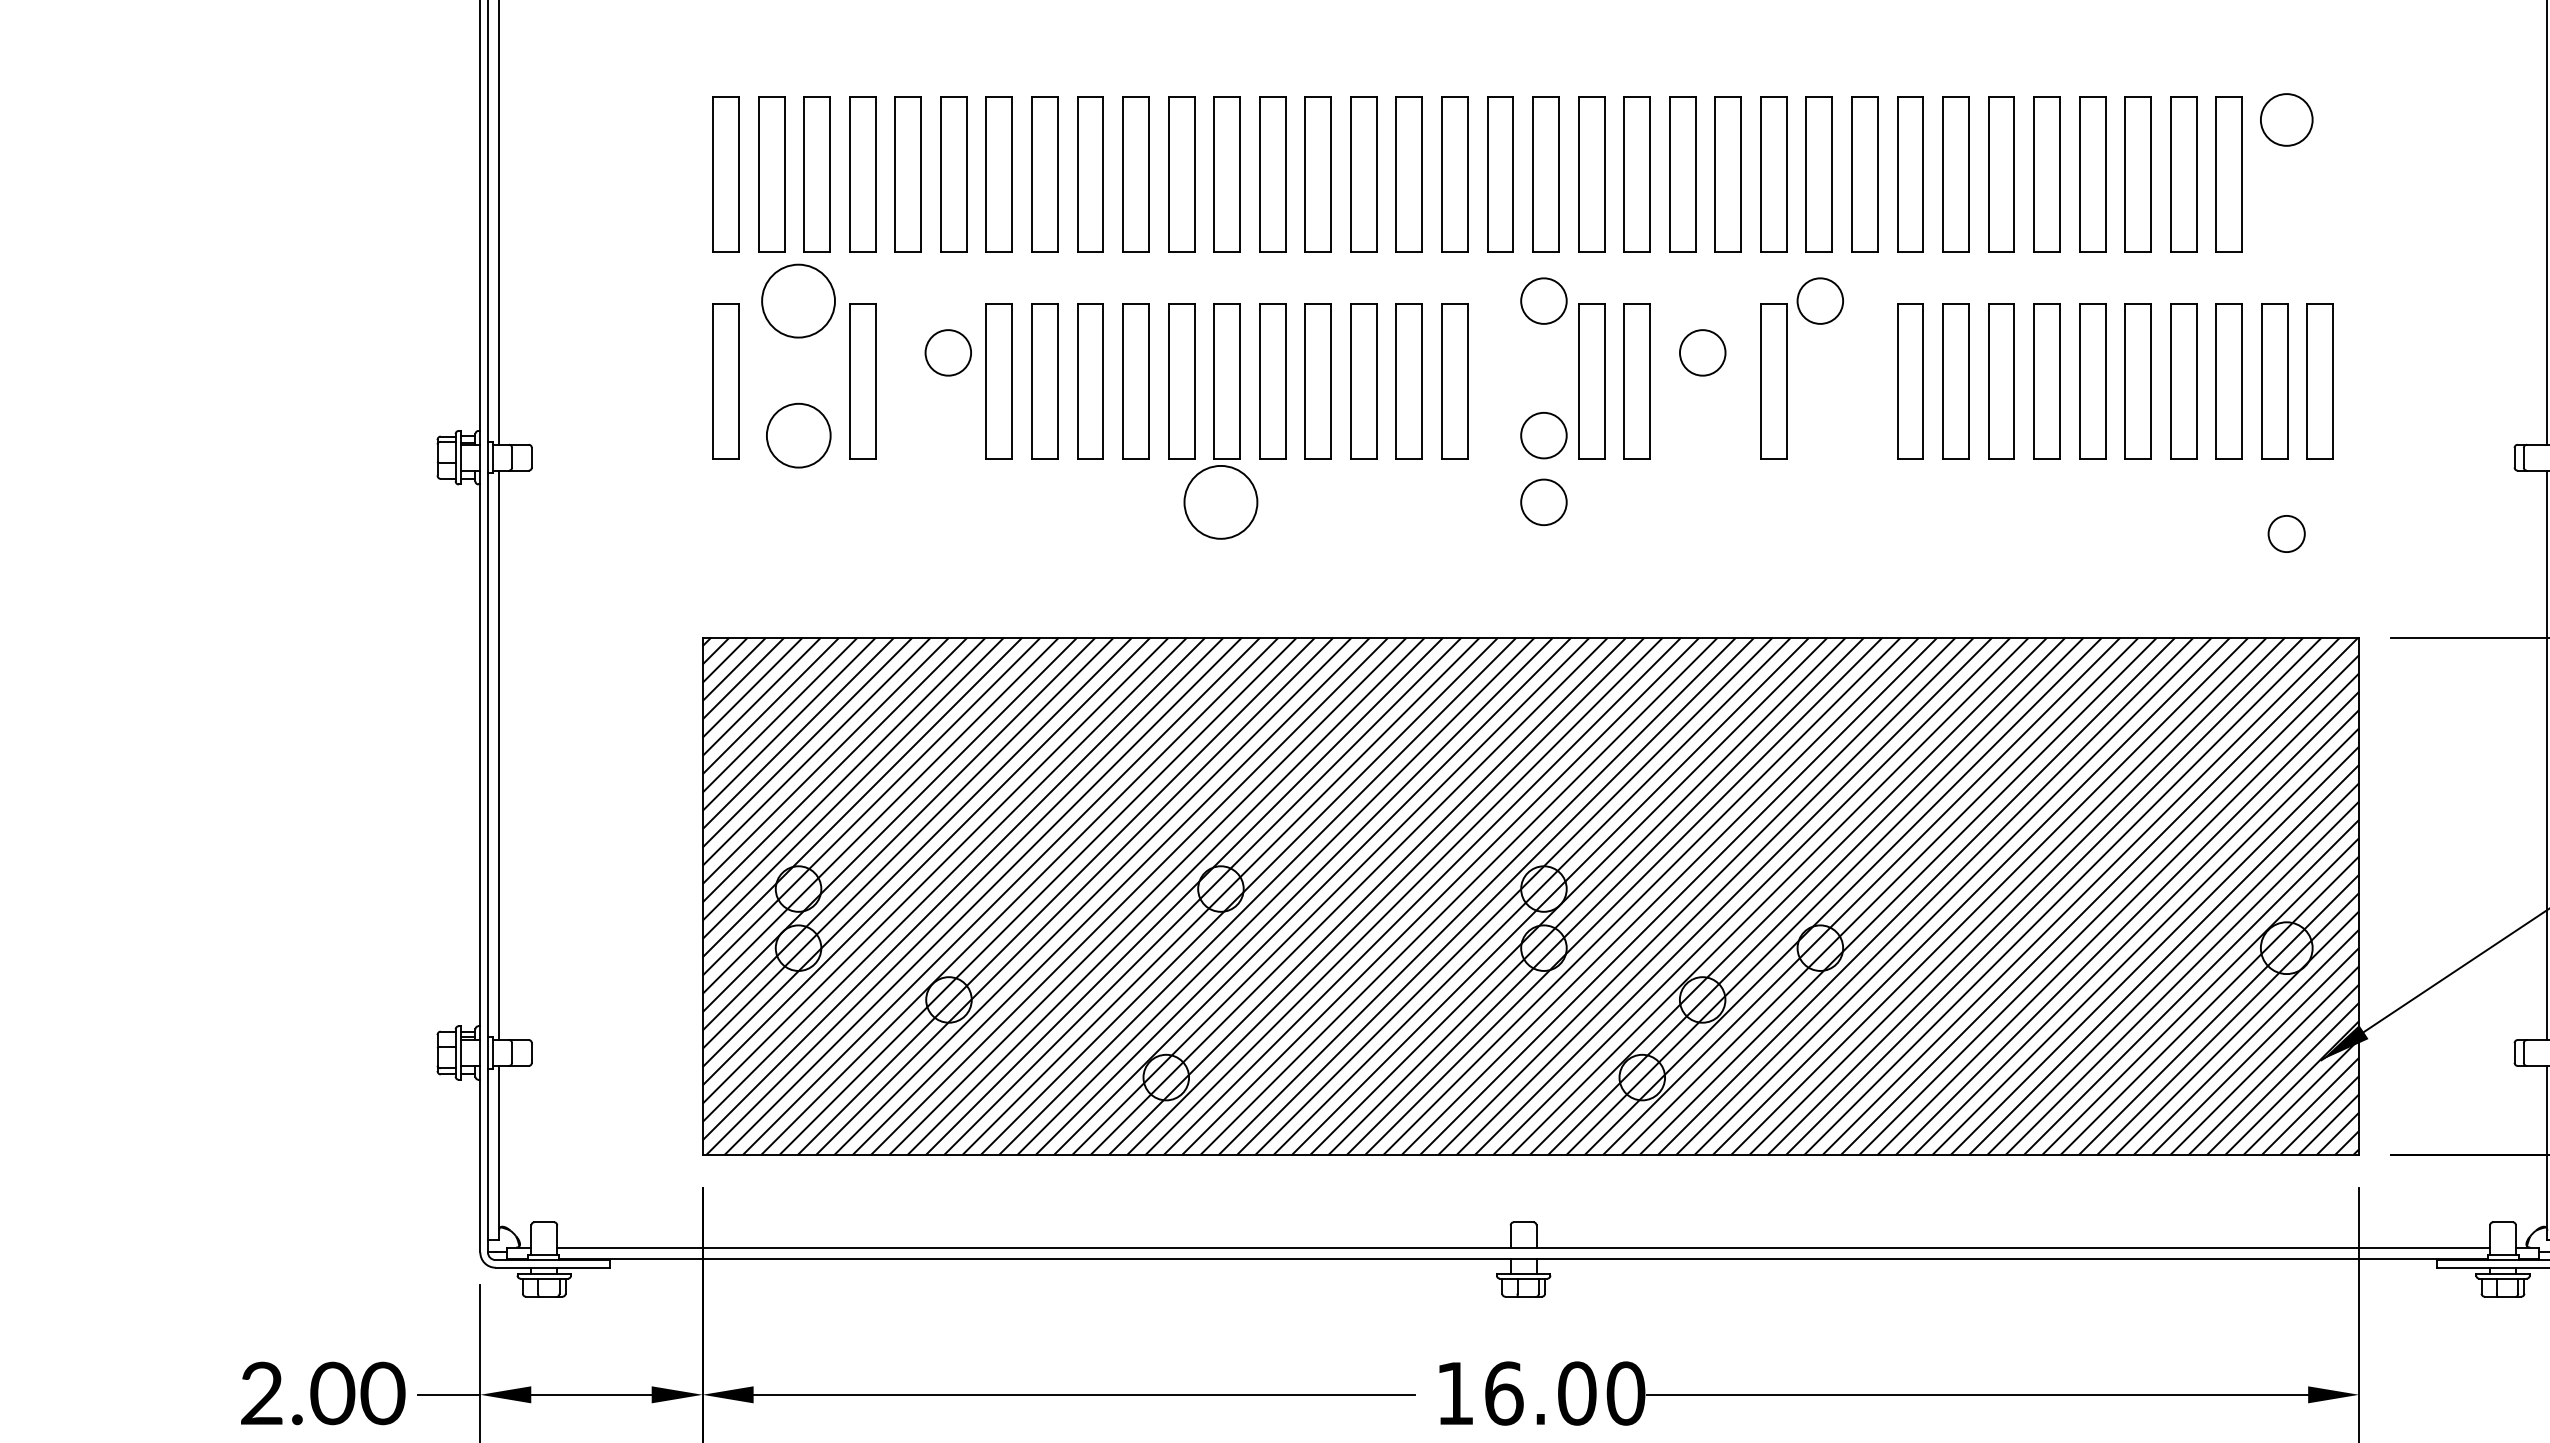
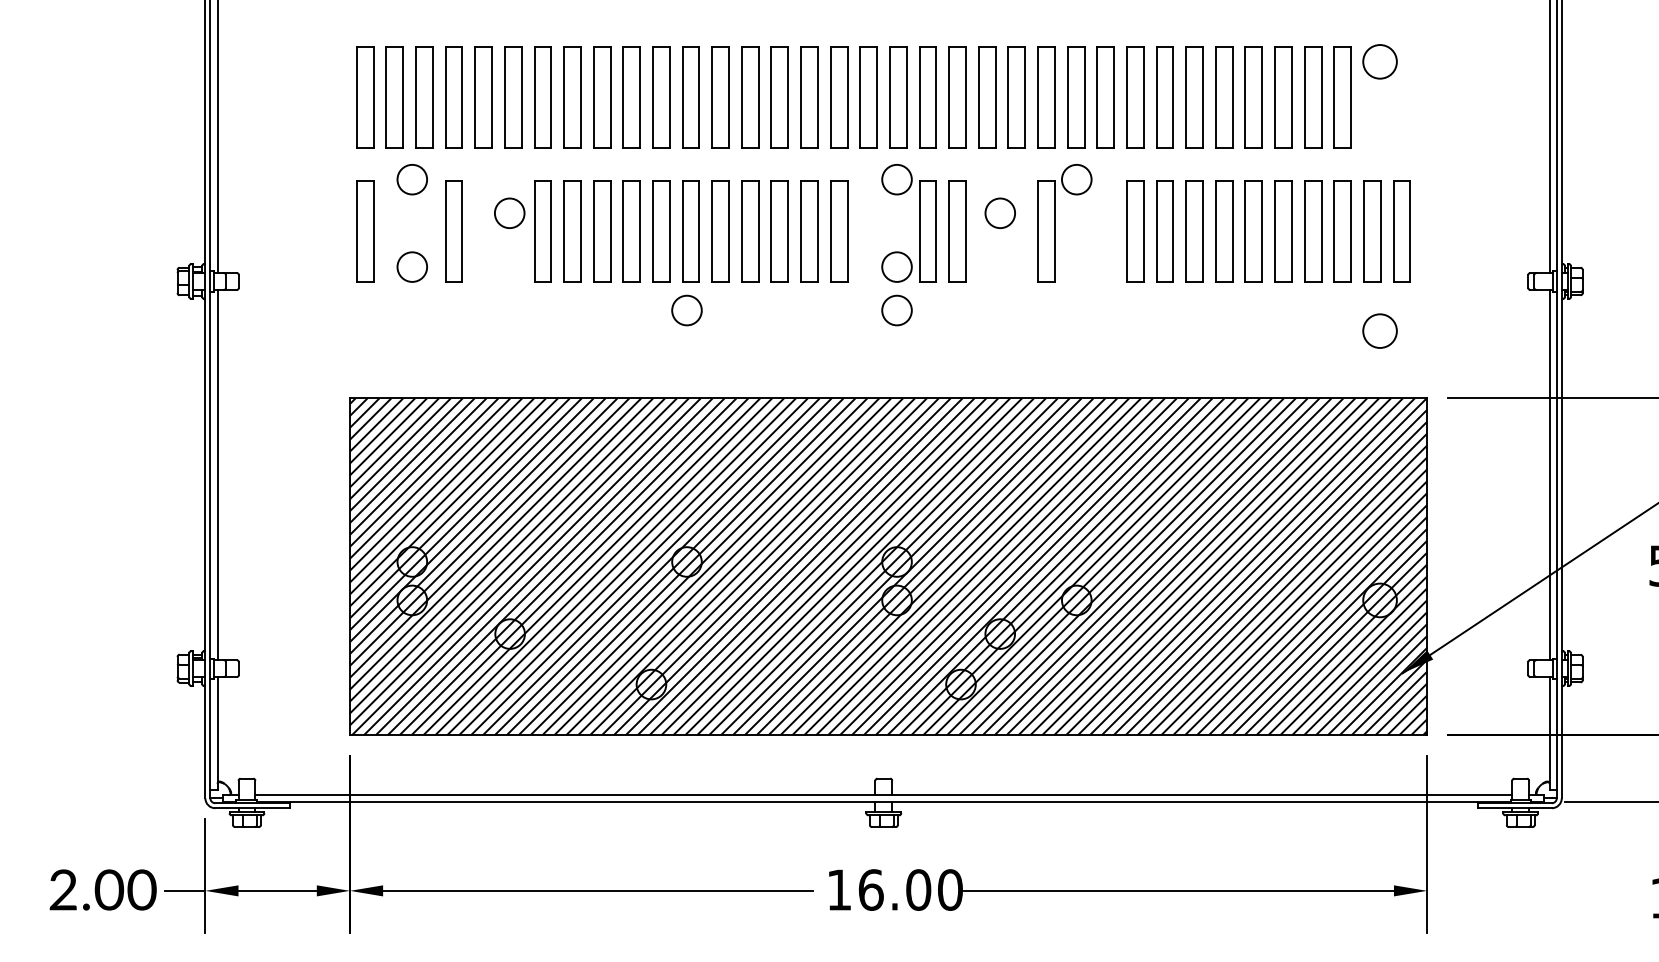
circle: (798, 300) -> (412, 179), size x0.62
circle: (797, 434) -> (411, 266), size x0.71
circle: (1220, 502) -> (686, 310), size x0.62
circle: (2285, 533) -> (1379, 330), size x1.43

